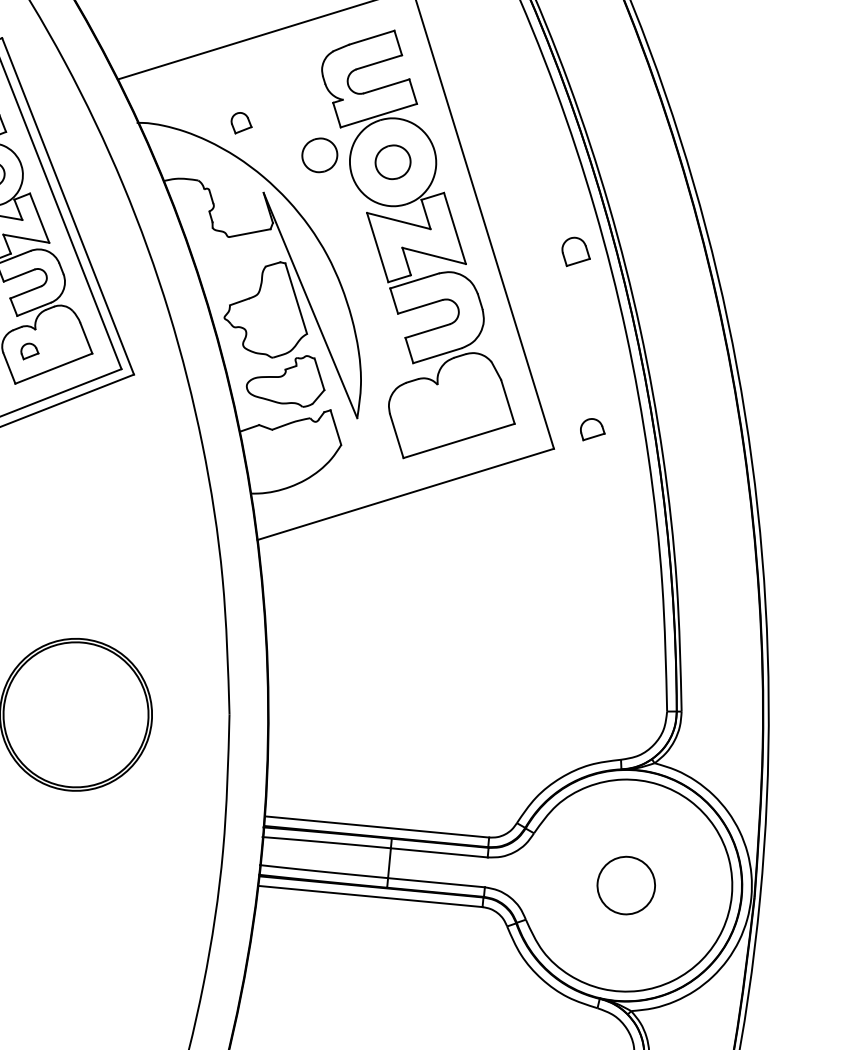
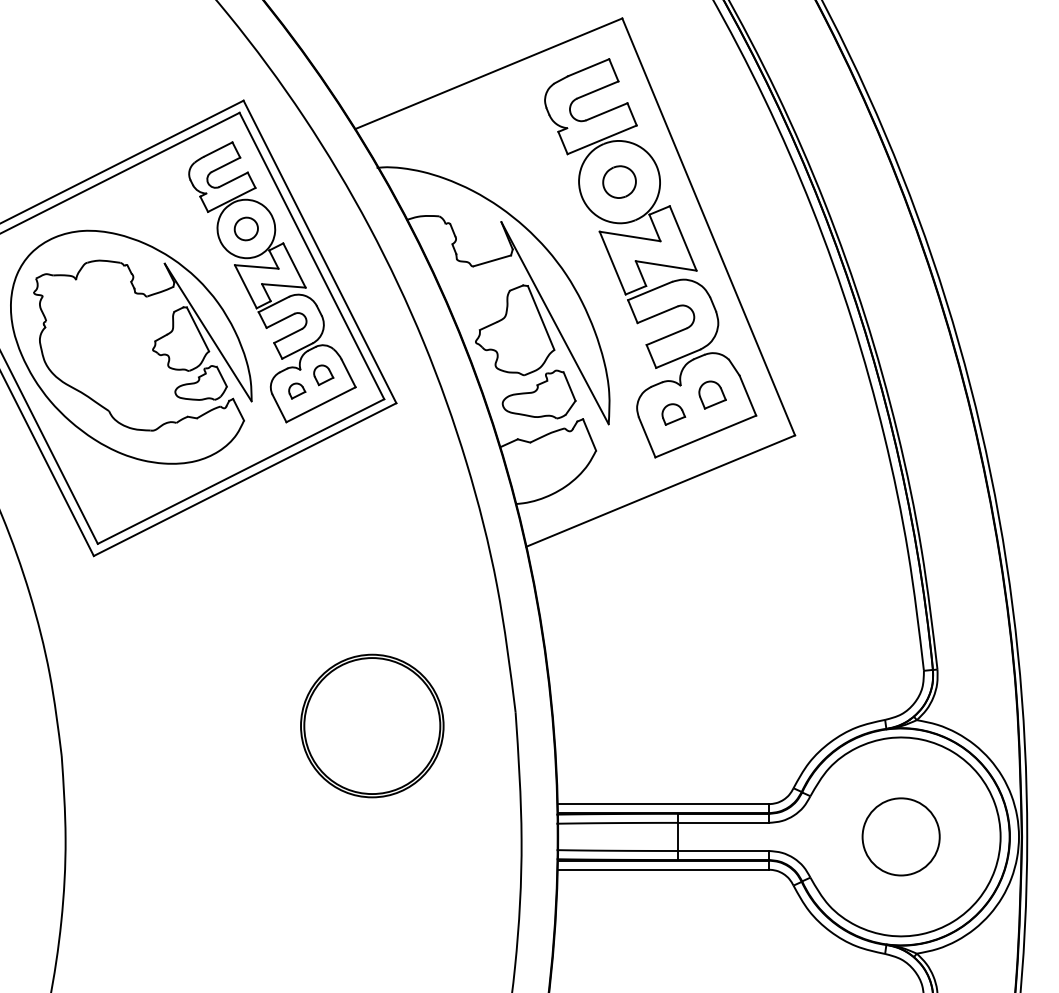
part: (241, 123) -> (323, 375), moved
part: (319, 154) -> (550, 181), removed
part: (576, 251) -> (712, 394), moved
part: (592, 430) -> (673, 414), moved
circle: (625, 885) -> (900, 836), size x1.43

